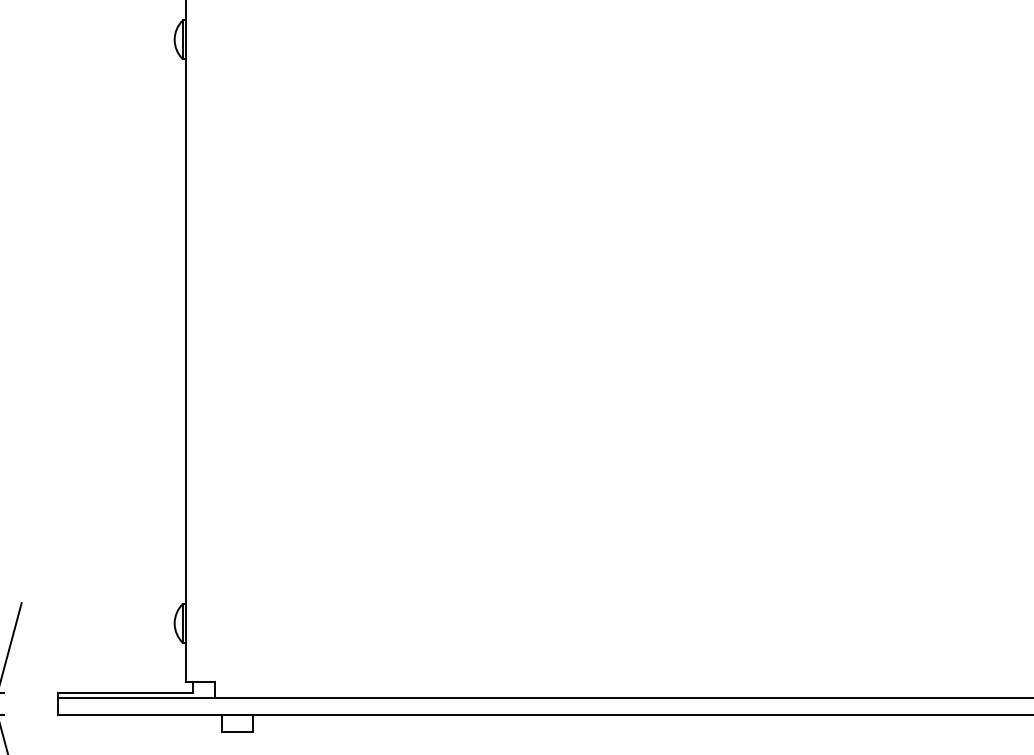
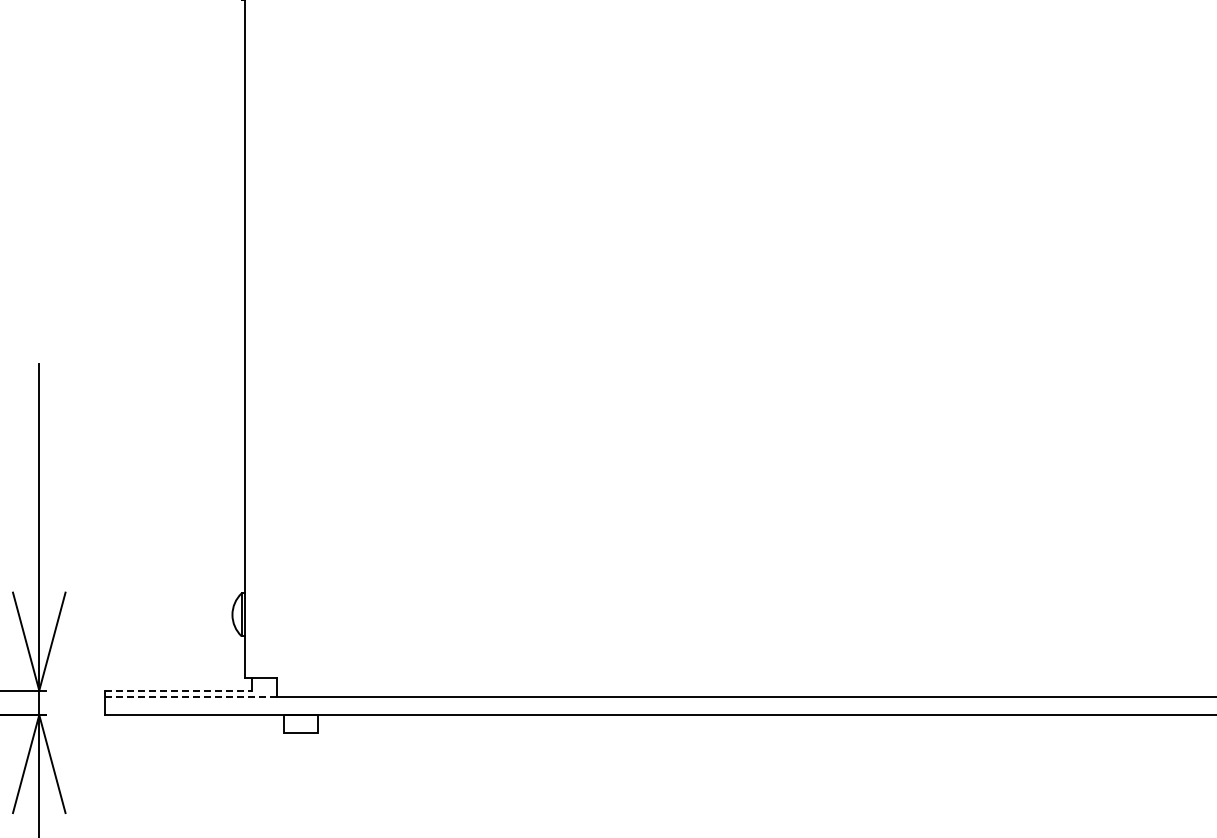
line: (126, 692) -> (179, 690), solid -> dashed
line: (136, 698) -> (190, 696), solid -> dashed

